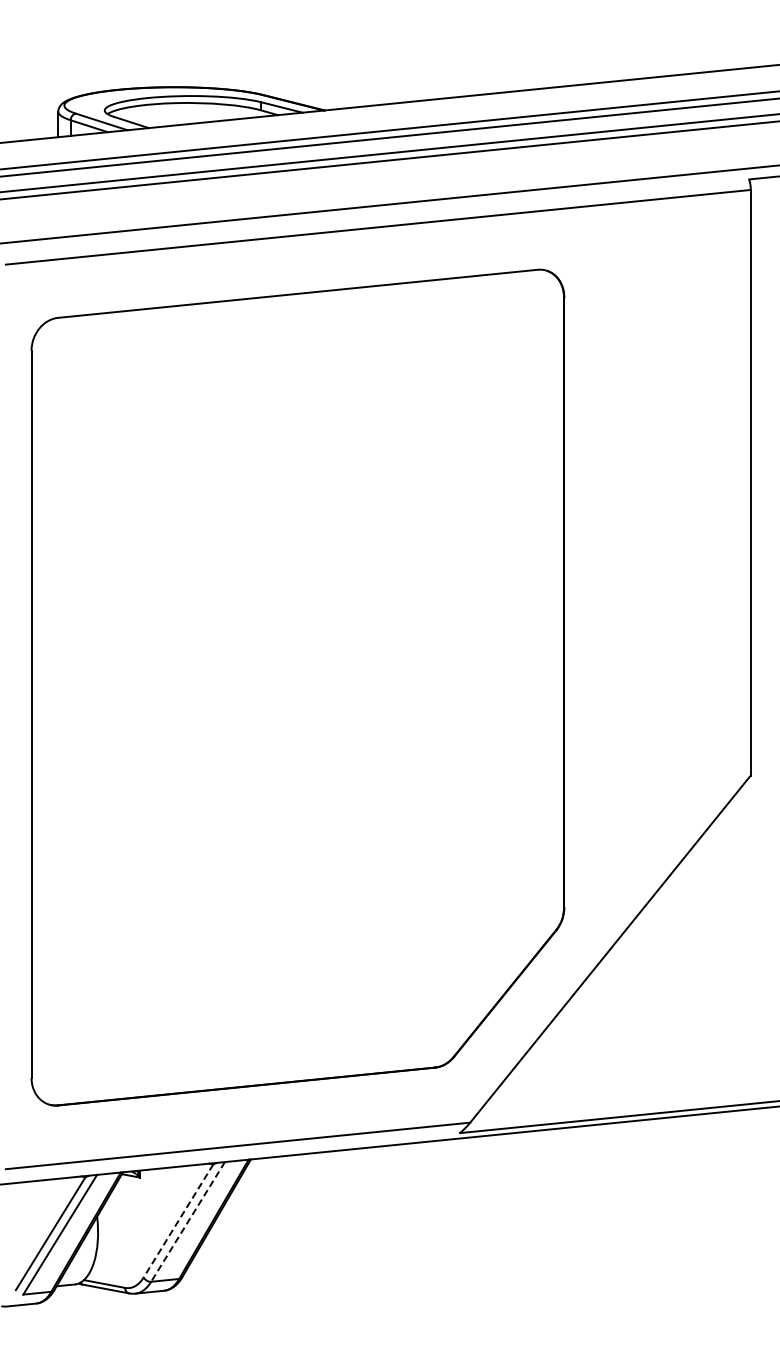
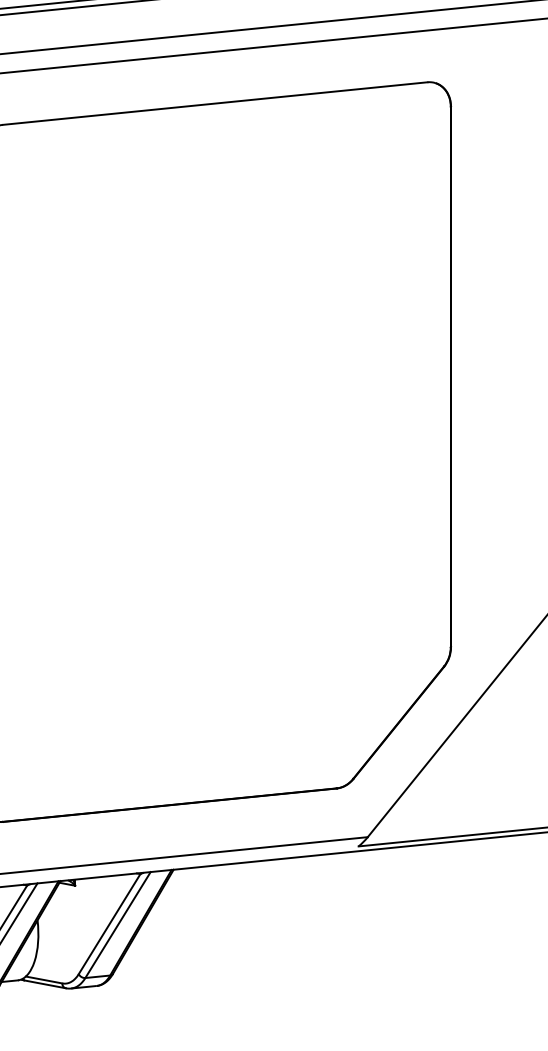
line: (178, 1221) -> (109, 924), dashed -> solid
line: (187, 1222) -> (117, 925), dashed -> solid

